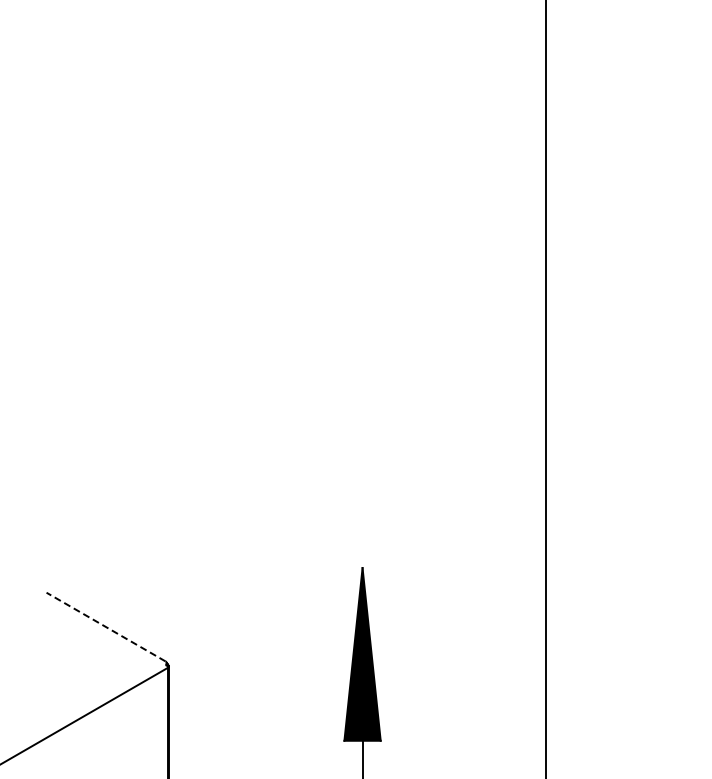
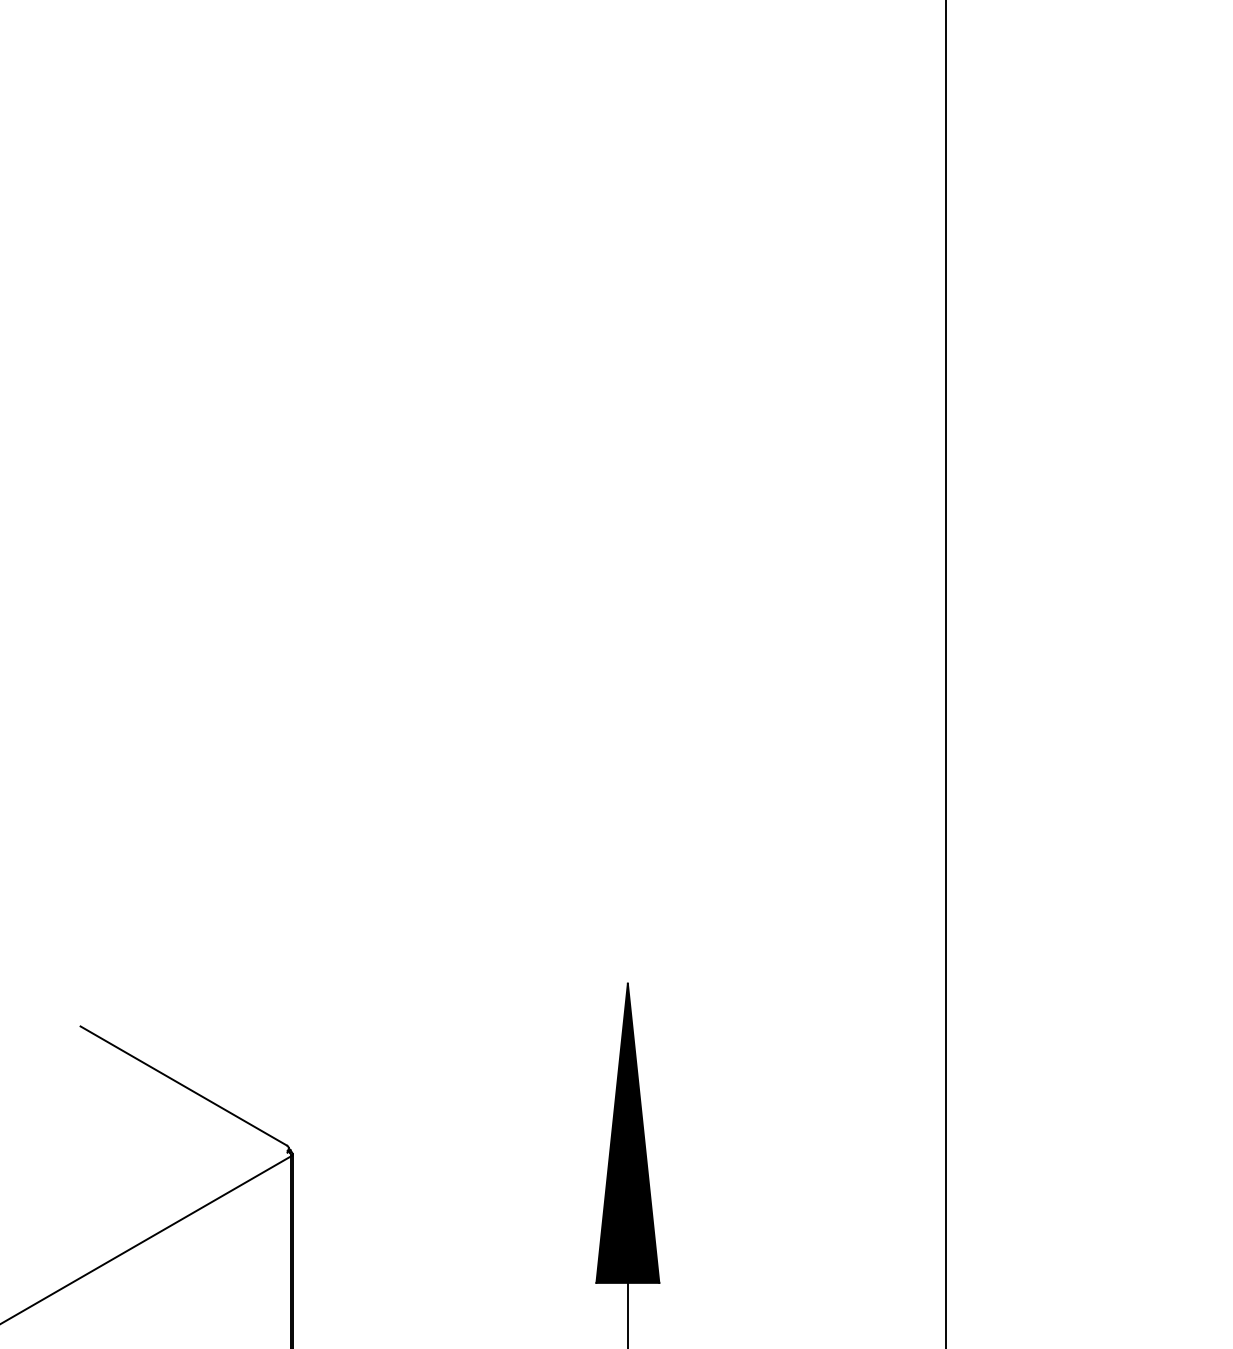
line: (106, 627) -> (184, 1086), dashed -> solid

